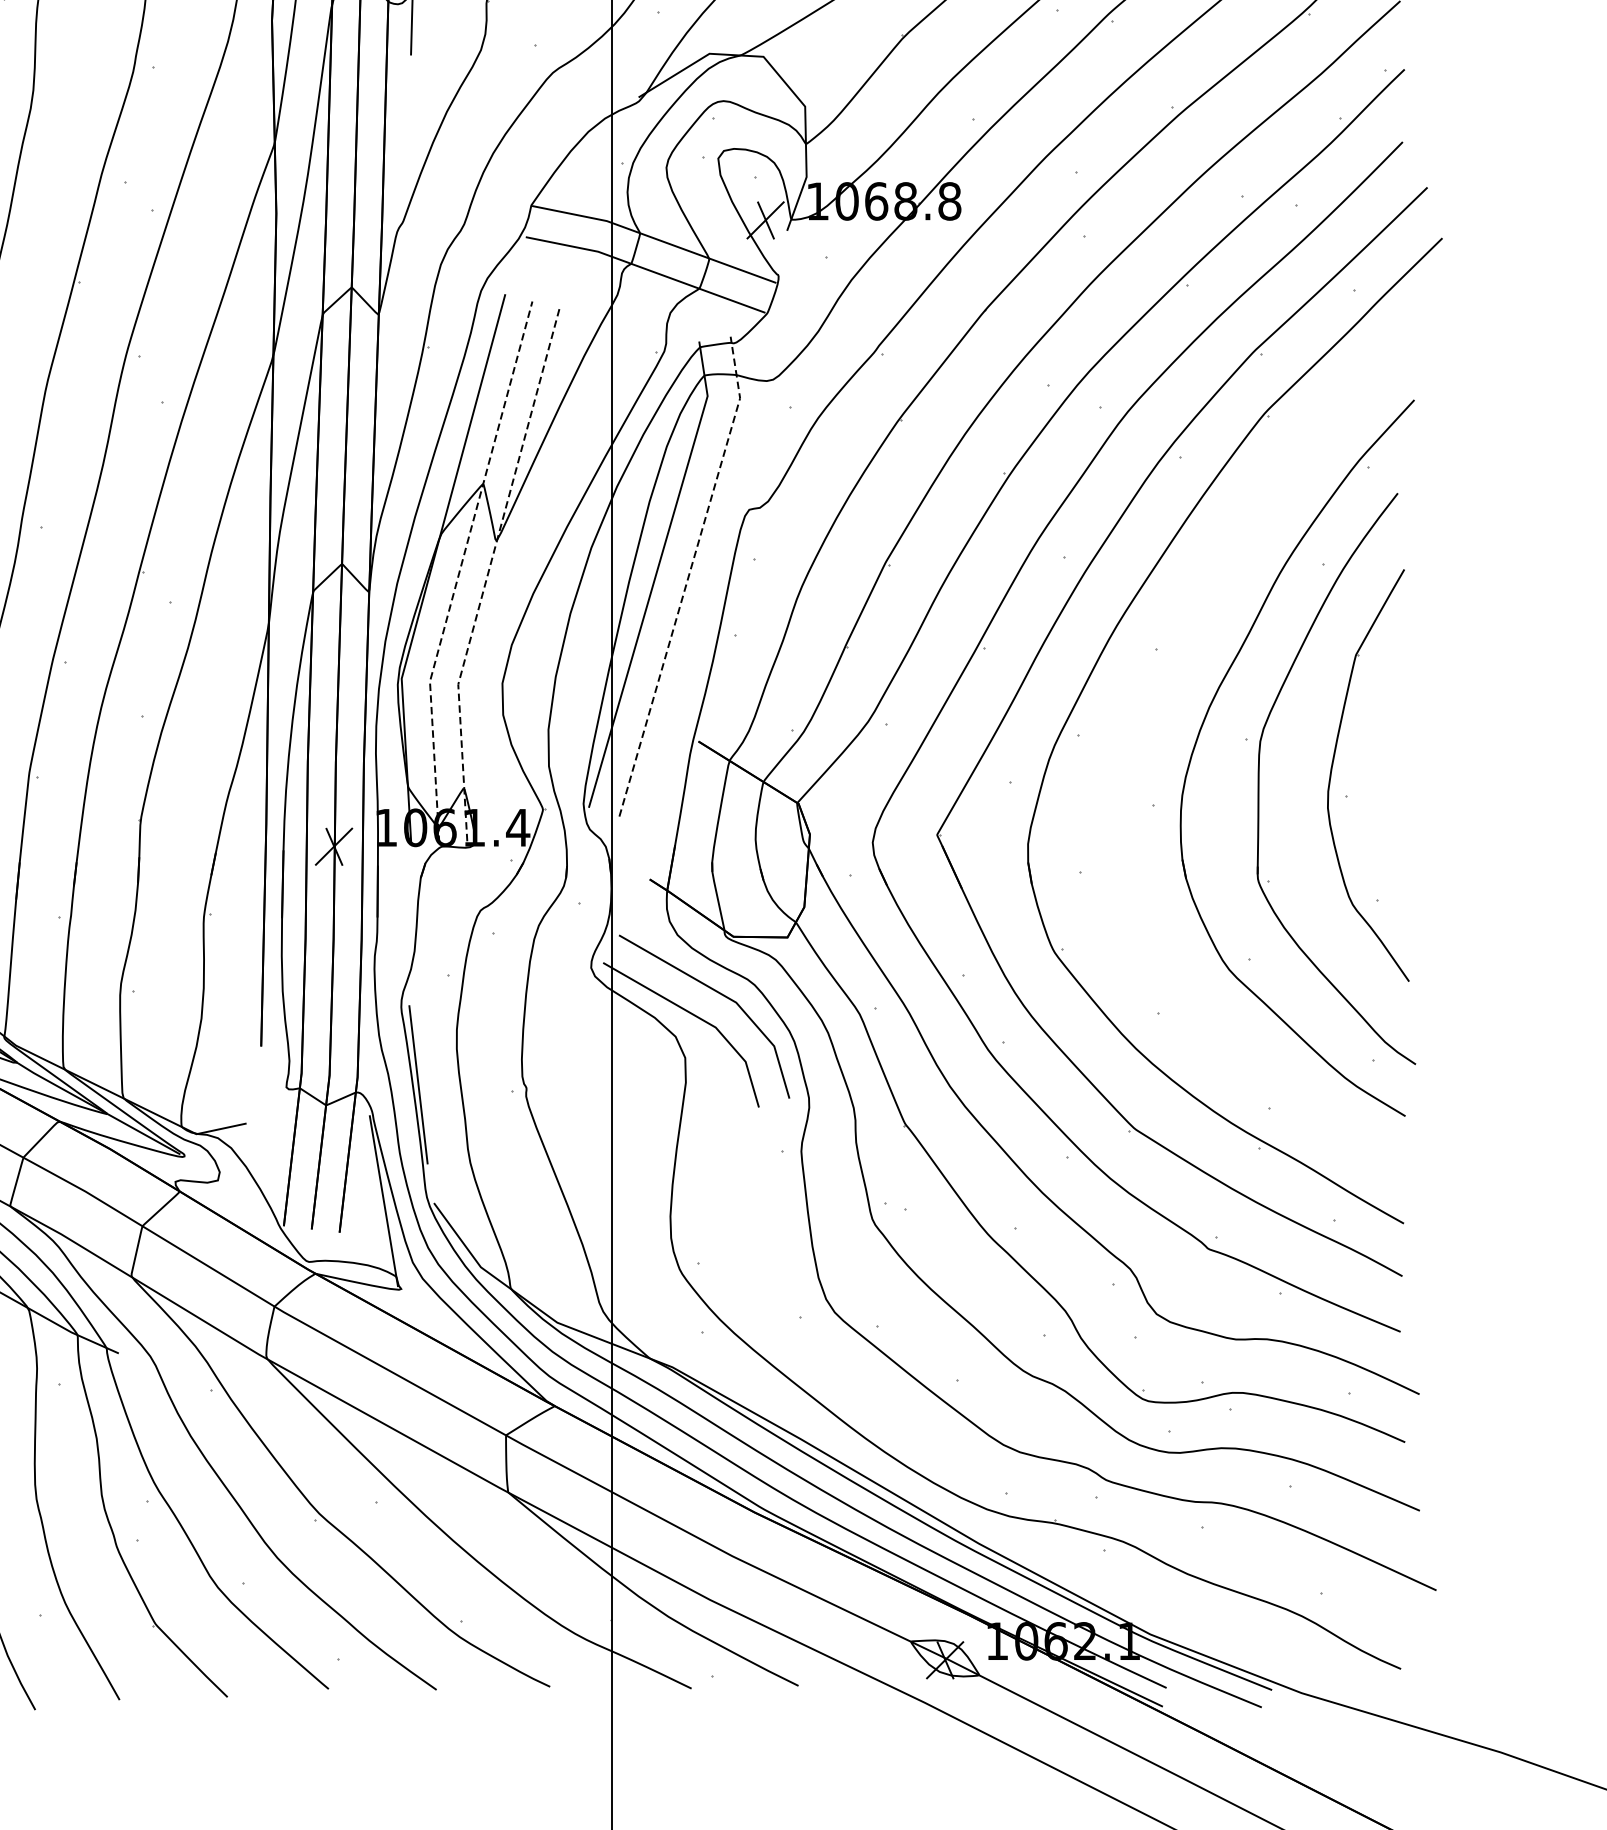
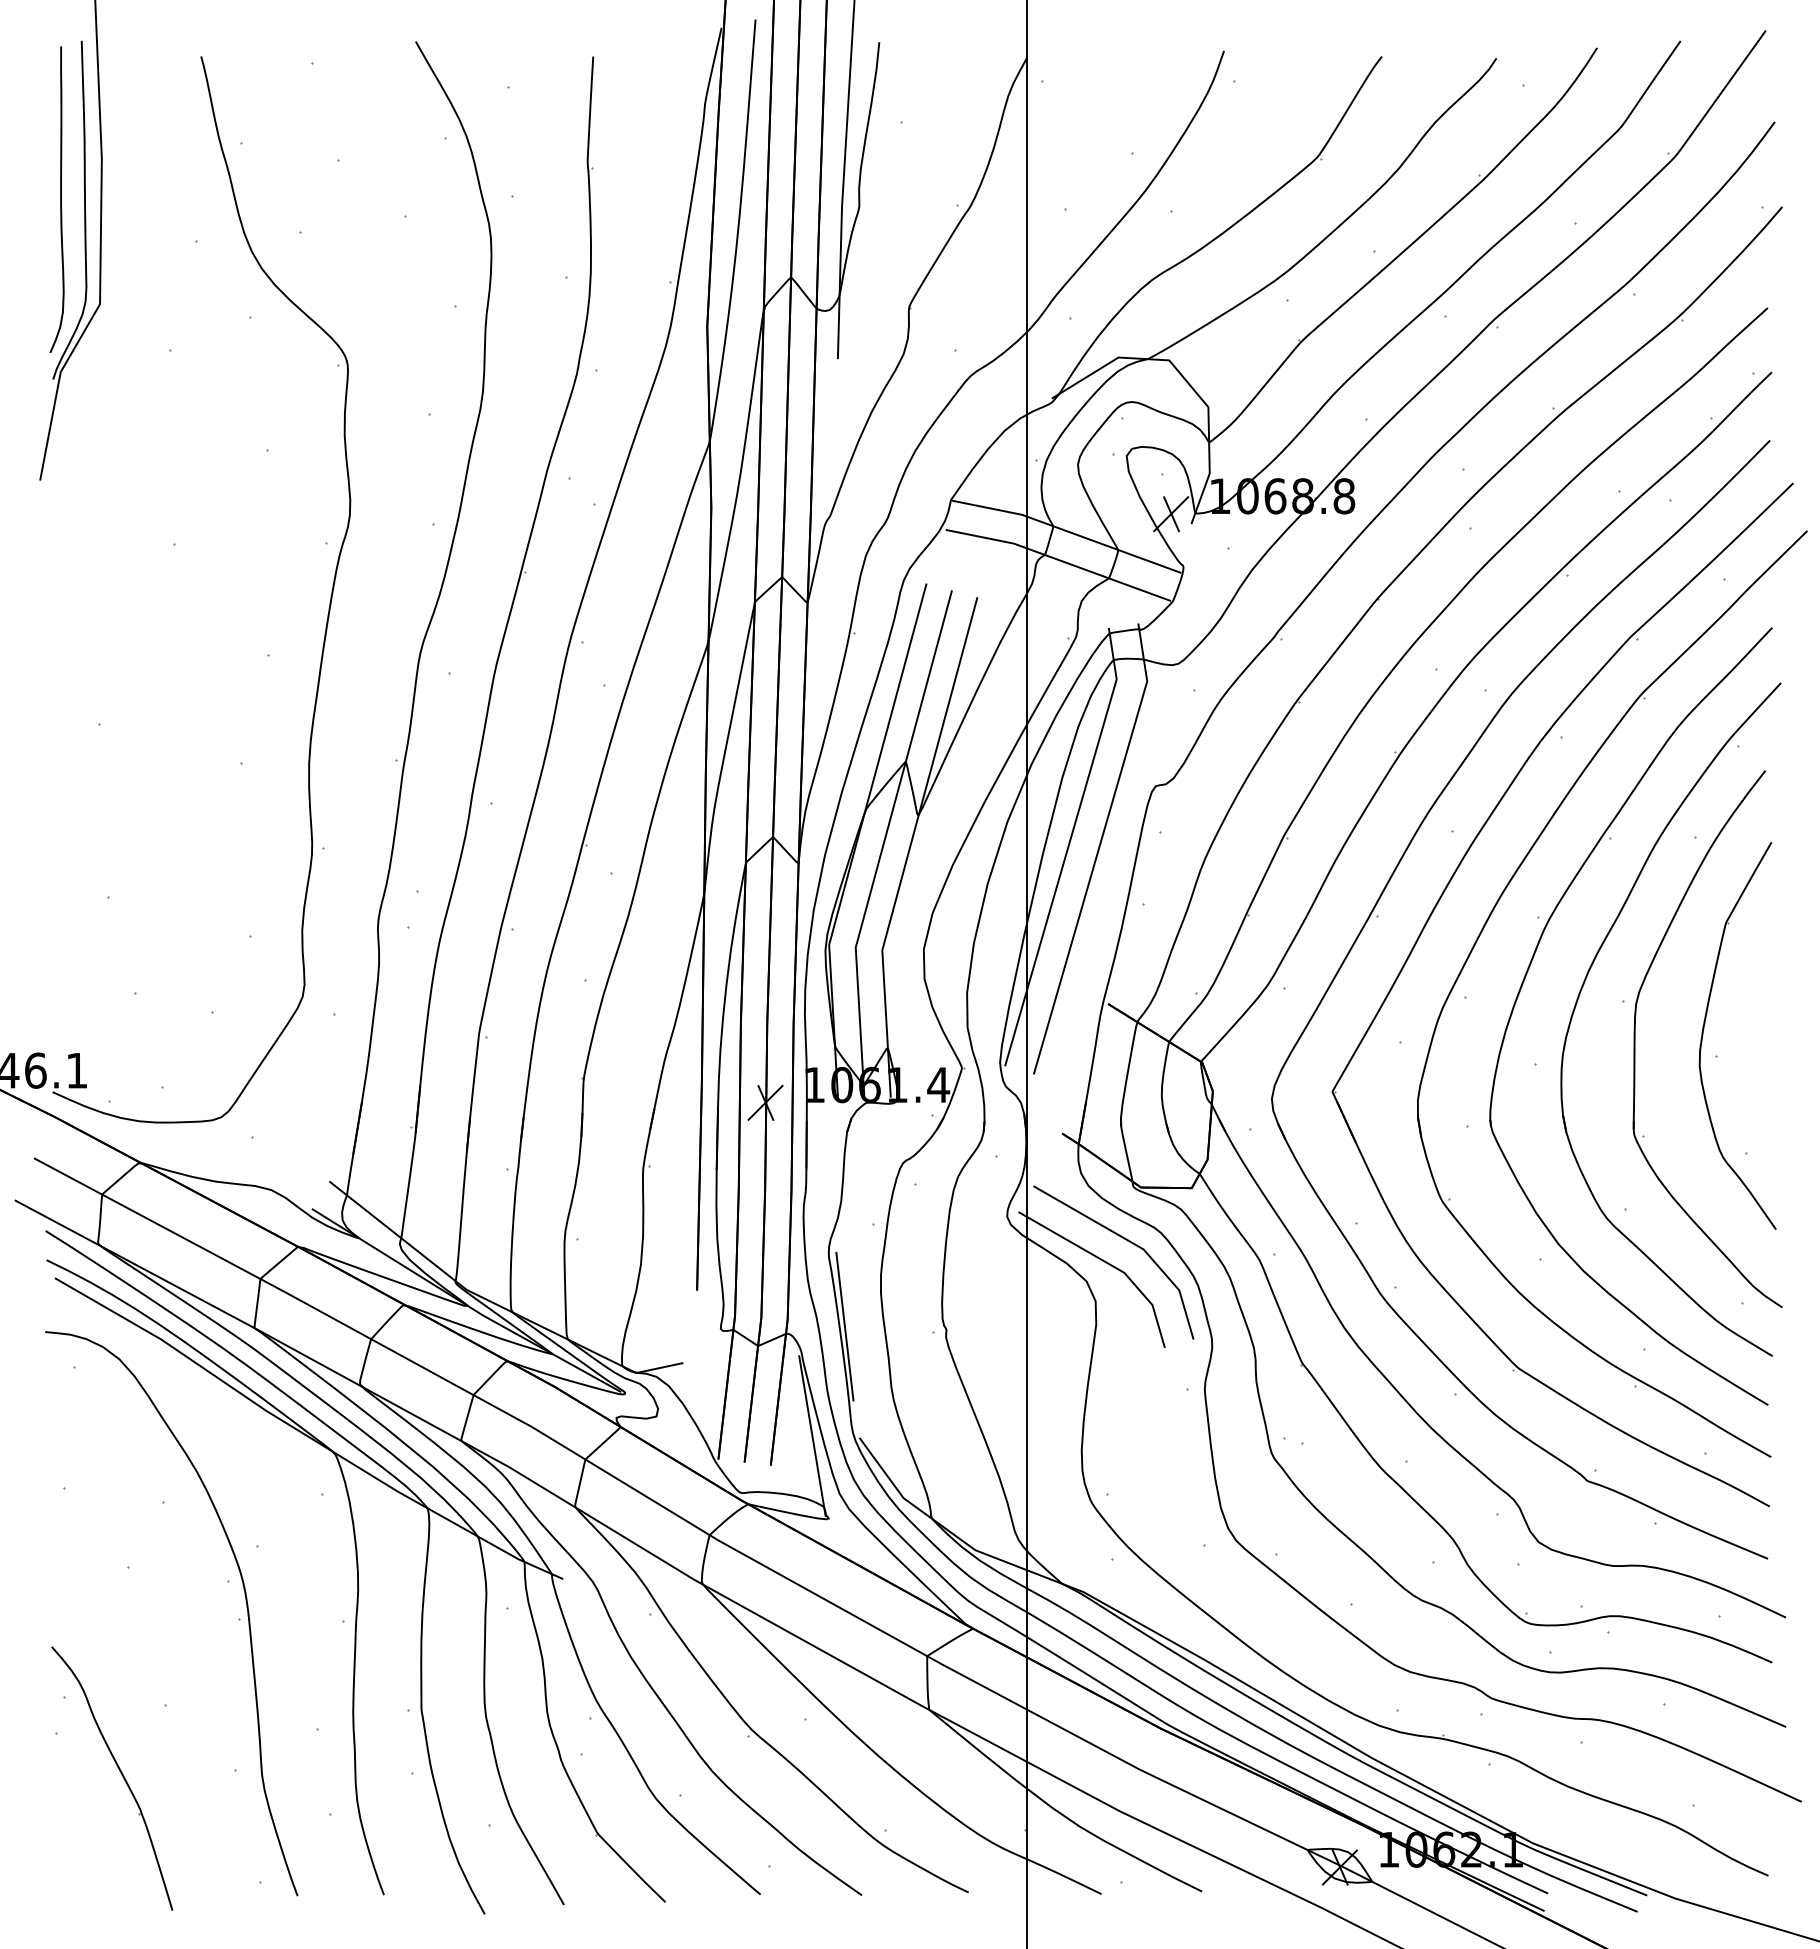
line: (460, 569) -> (884, 842), dashed -> solid
line: (488, 572) -> (910, 845), dashed -> solid
line: (688, 577) -> (1098, 849), dashed -> solid
part: (1143, 712) -> (1526, 976), added

